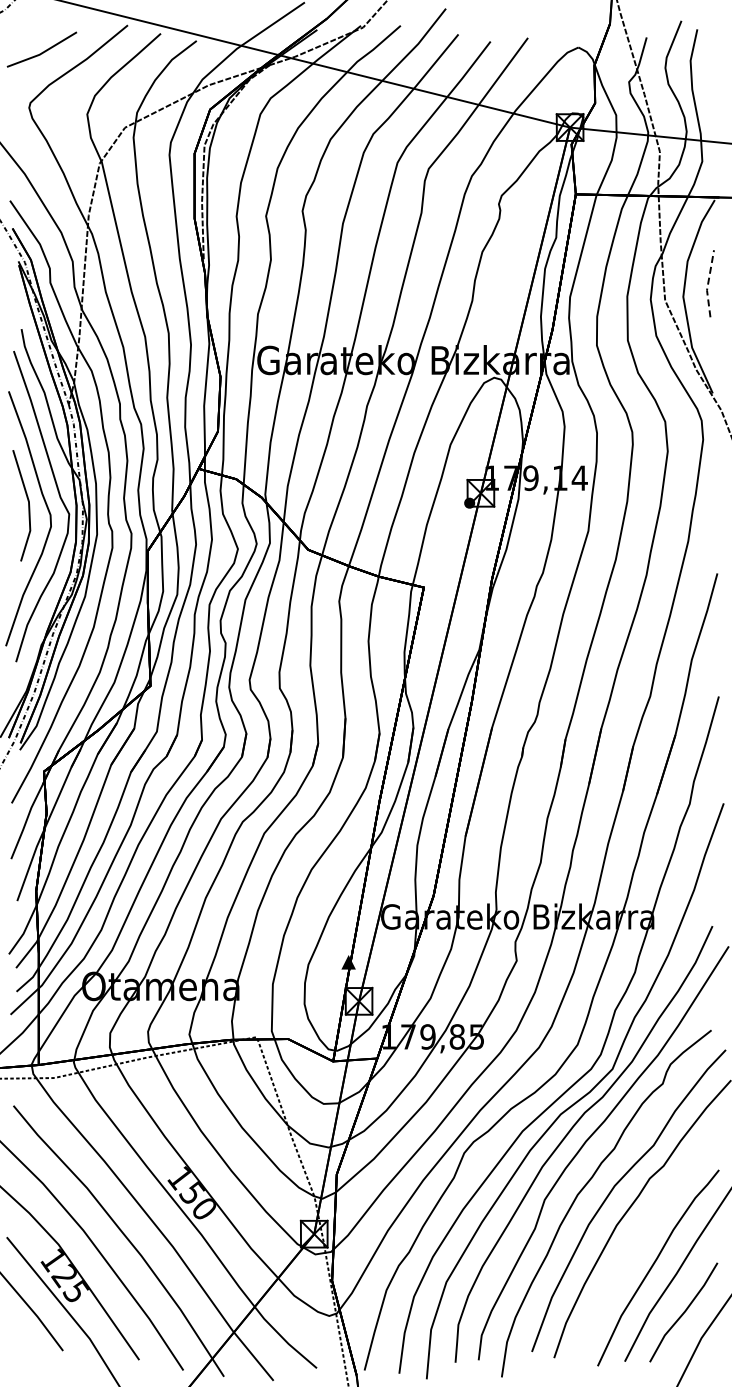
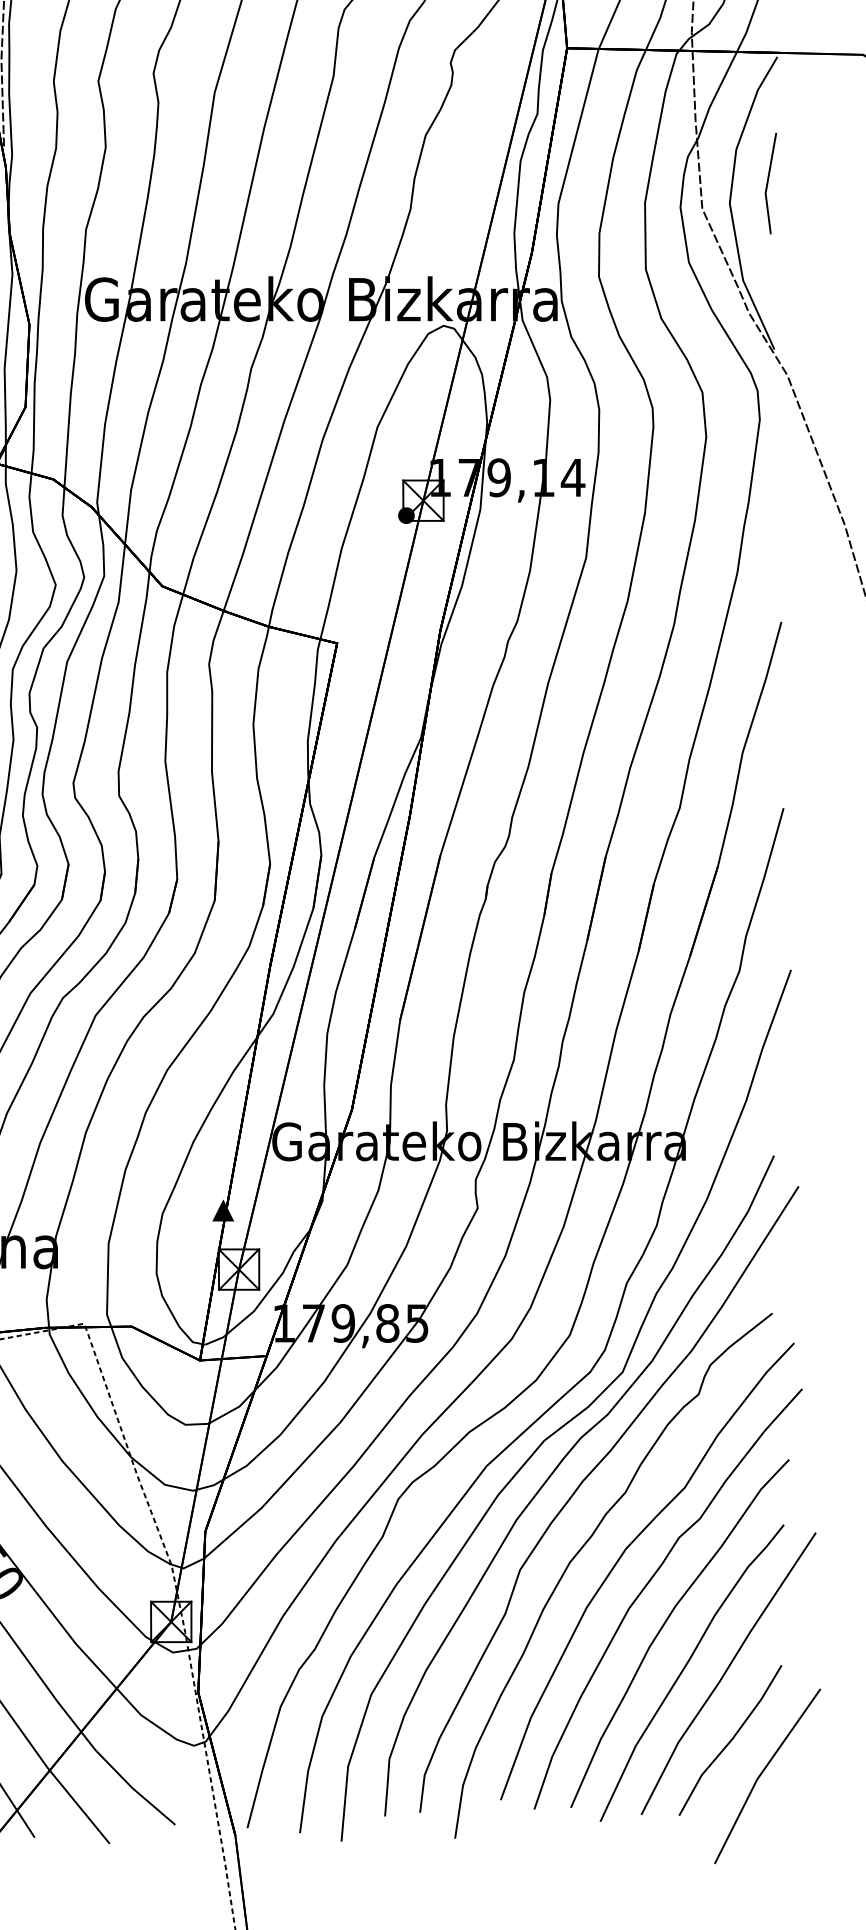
line: (708, 284) -> (767, 184), dashed -> solid
curve: (641, 1235) -> (666, 1623), added

